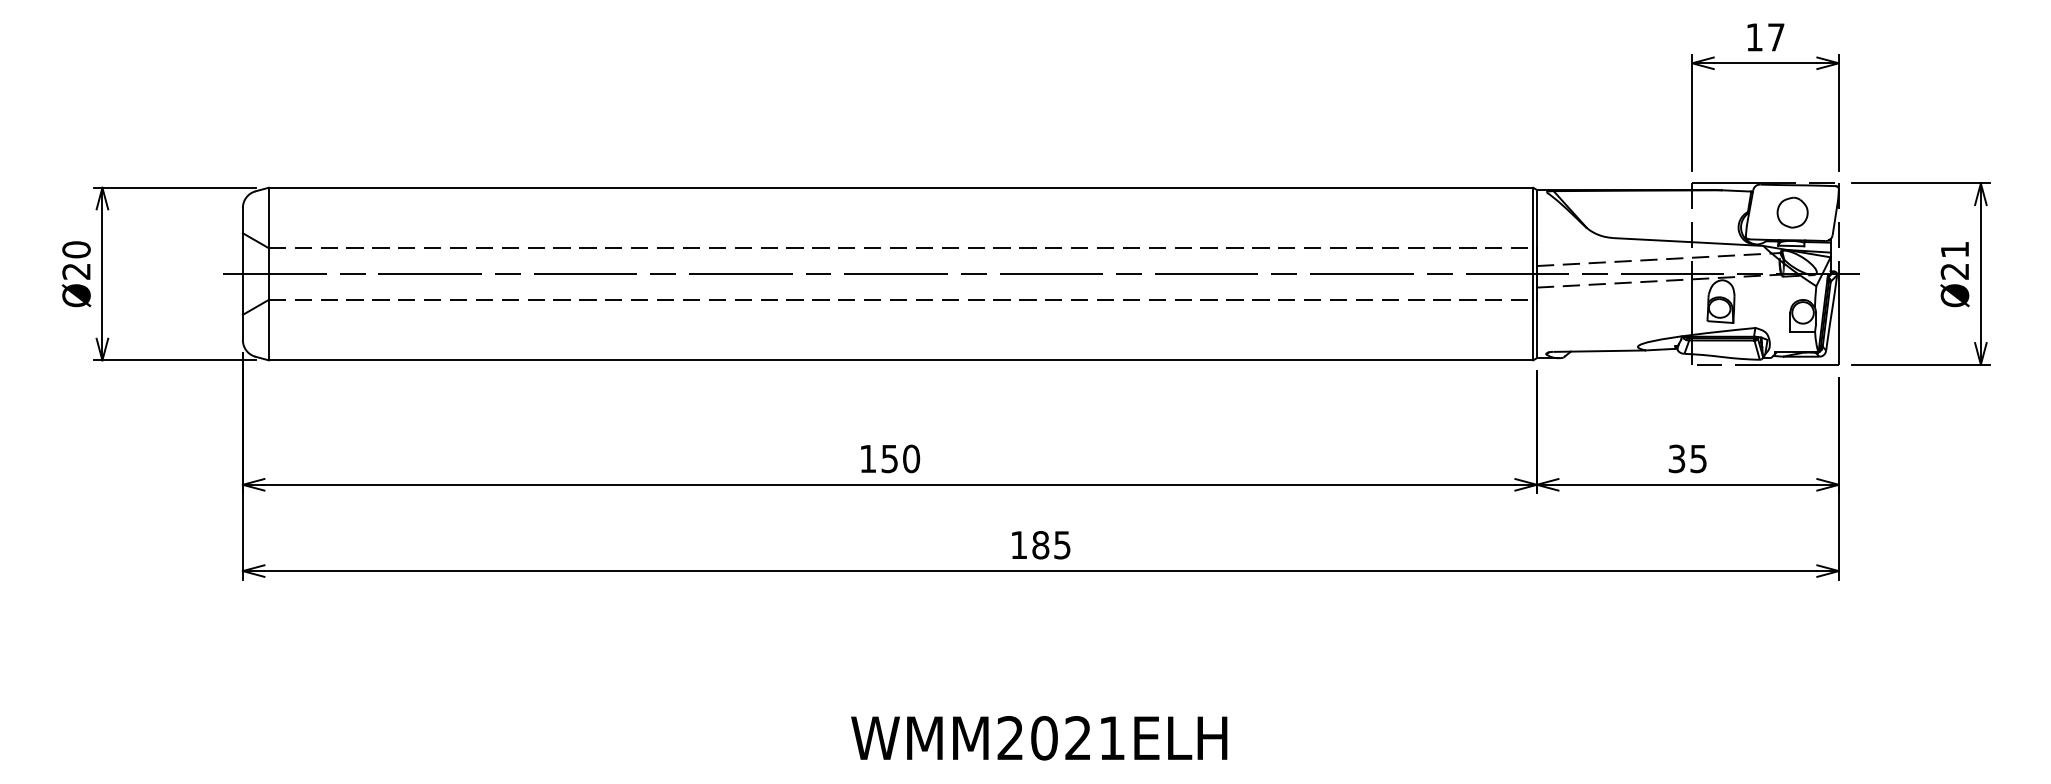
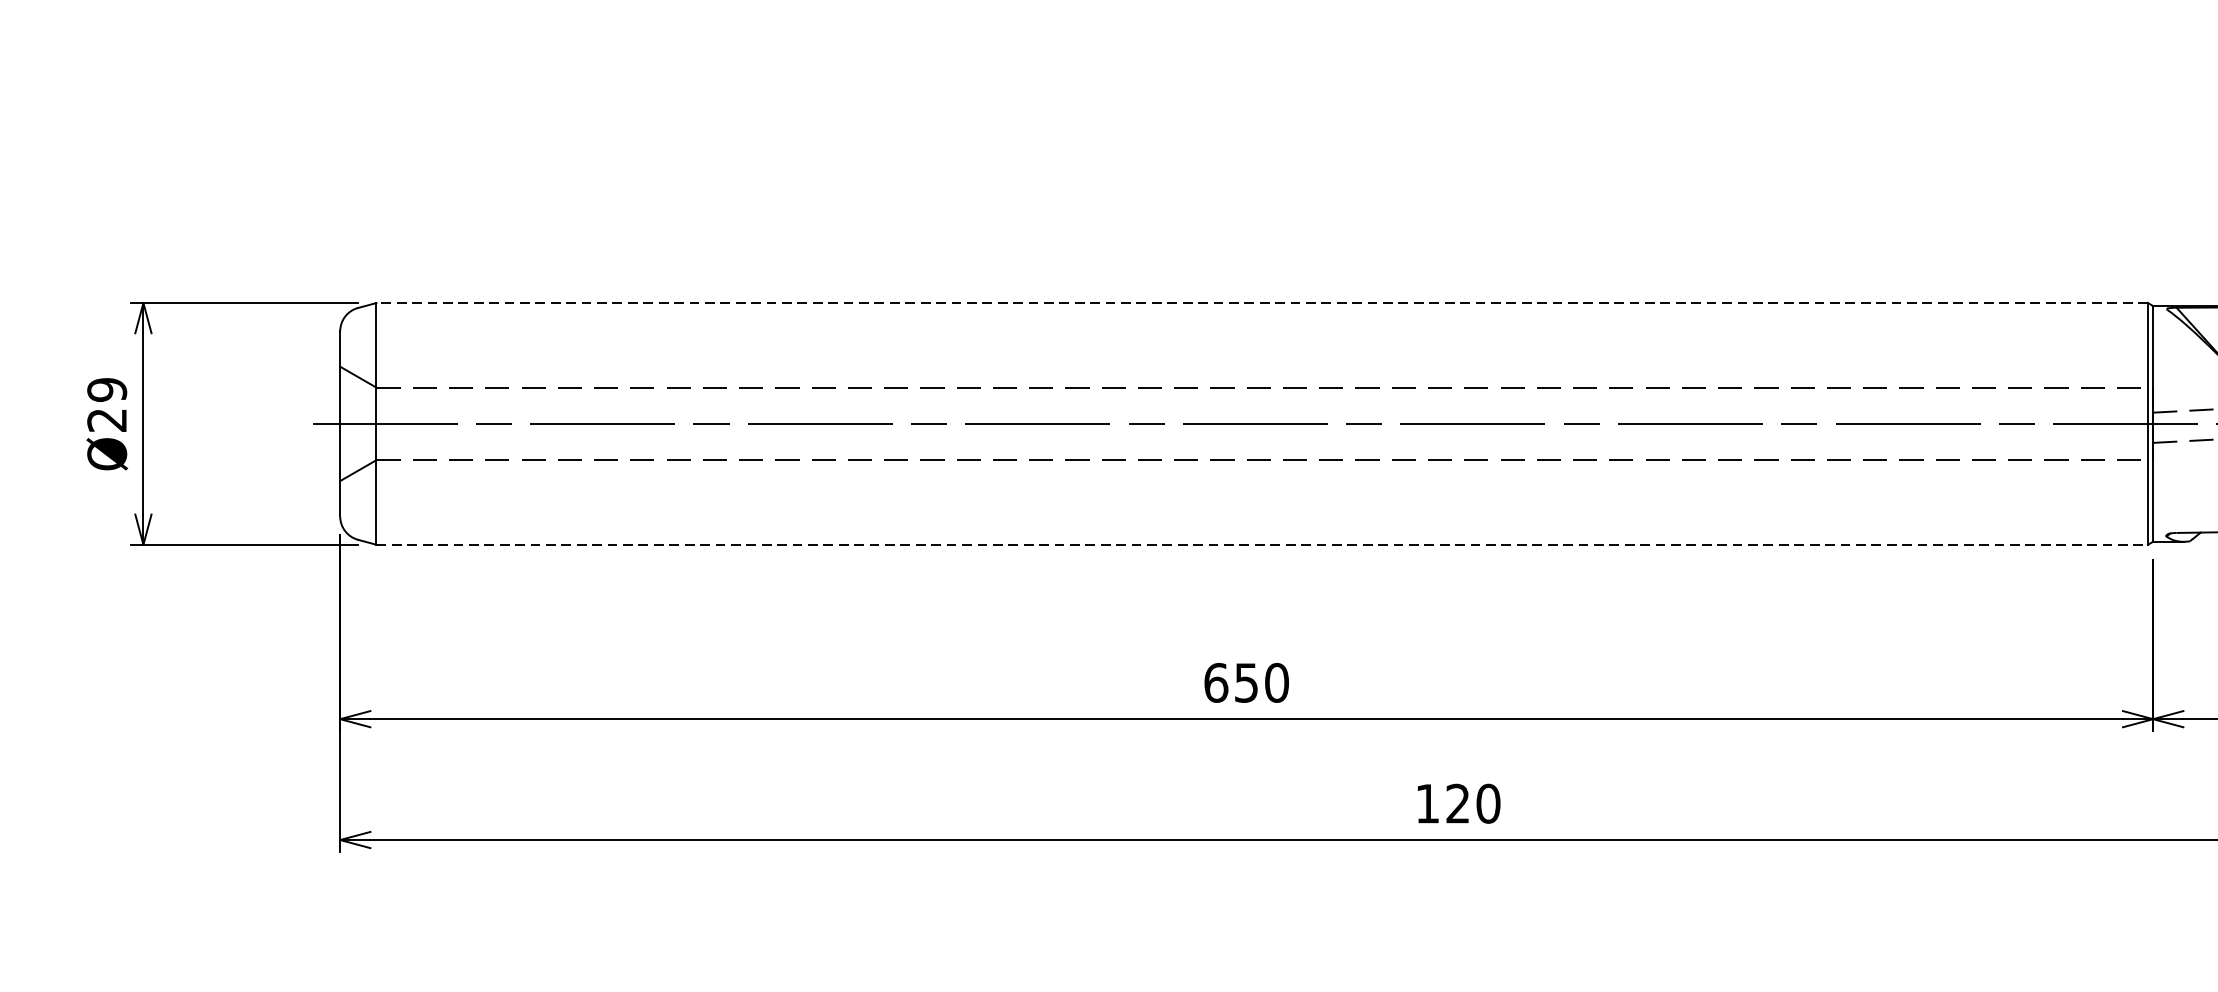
line: (900, 187) -> (1261, 302), solid -> dashed
text: (76, 249) -> (107, 389), Ø20 -> Ø29
line: (901, 360) -> (1262, 545), solid -> dashed
text: (867, 458) -> (1215, 682), 150 -> 650
text: (1051, 545) -> (1473, 804), 185 -> 120

